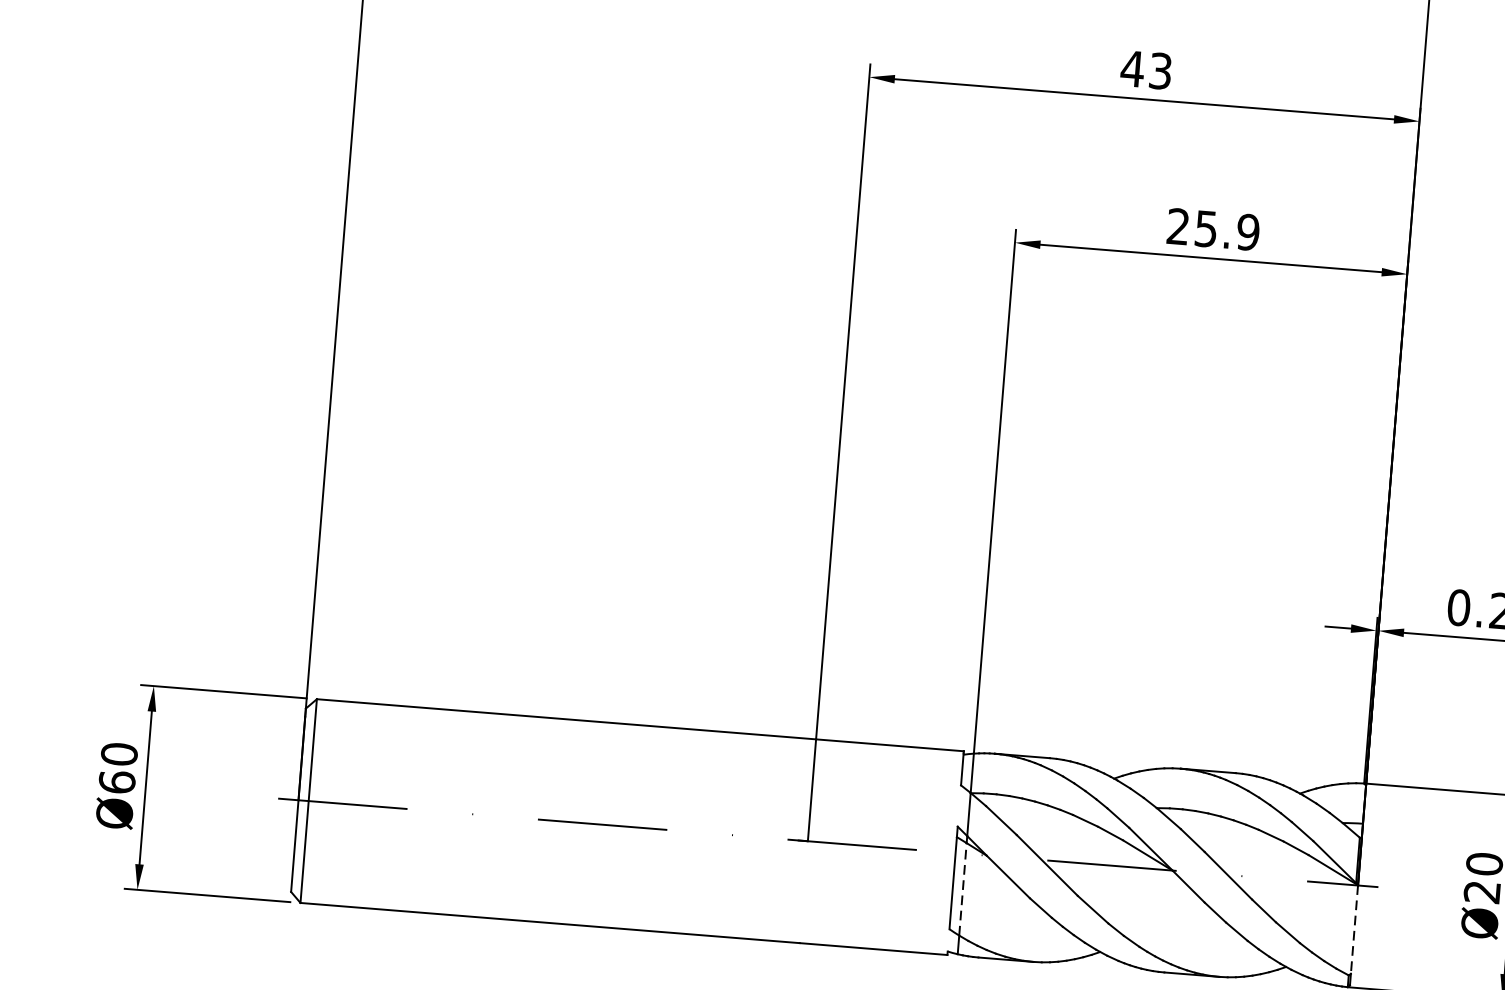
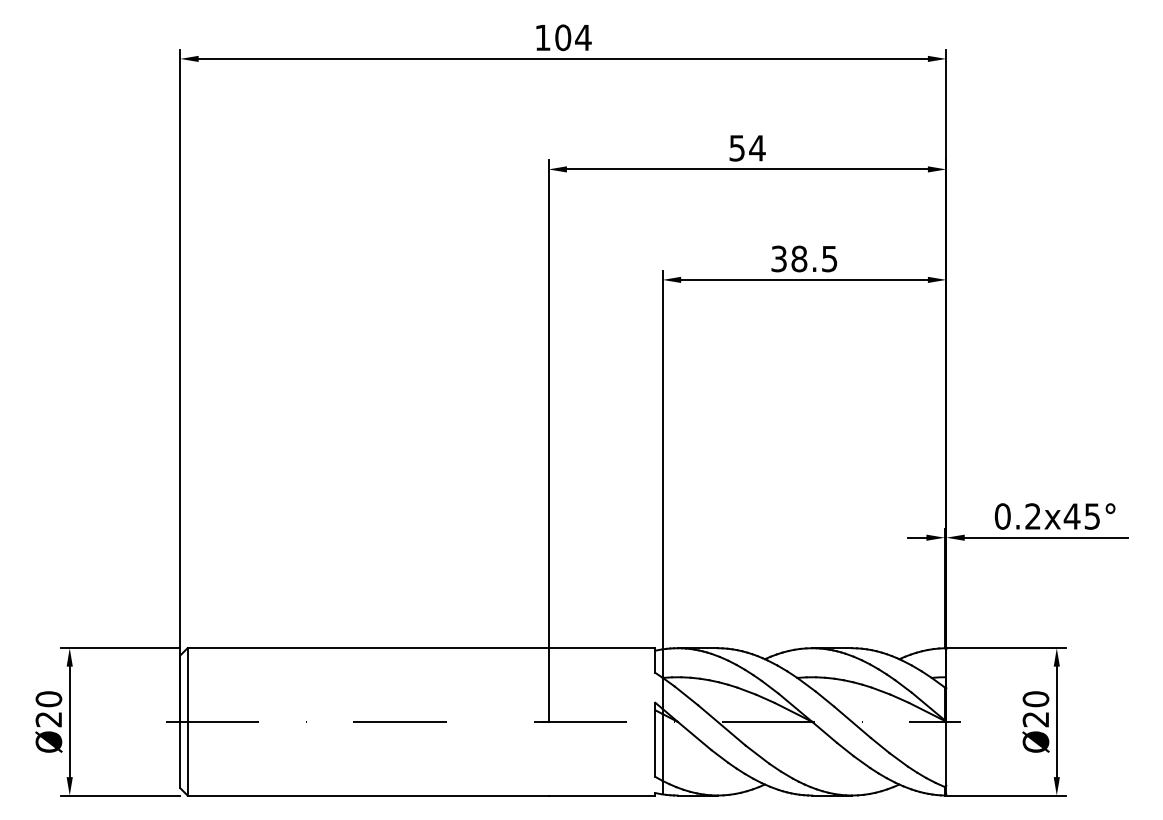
text: (1145, 70) -> (746, 148), 43 -> 54
text: (1213, 228) -> (804, 258), 25.9 -> 38.5
text: (116, 782) -> (48, 719), Ø60 -> Ø20
line: (962, 887) -> (662, 746), dashed -> solid
line: (1354, 930) -> (946, 754), dashed -> solid

